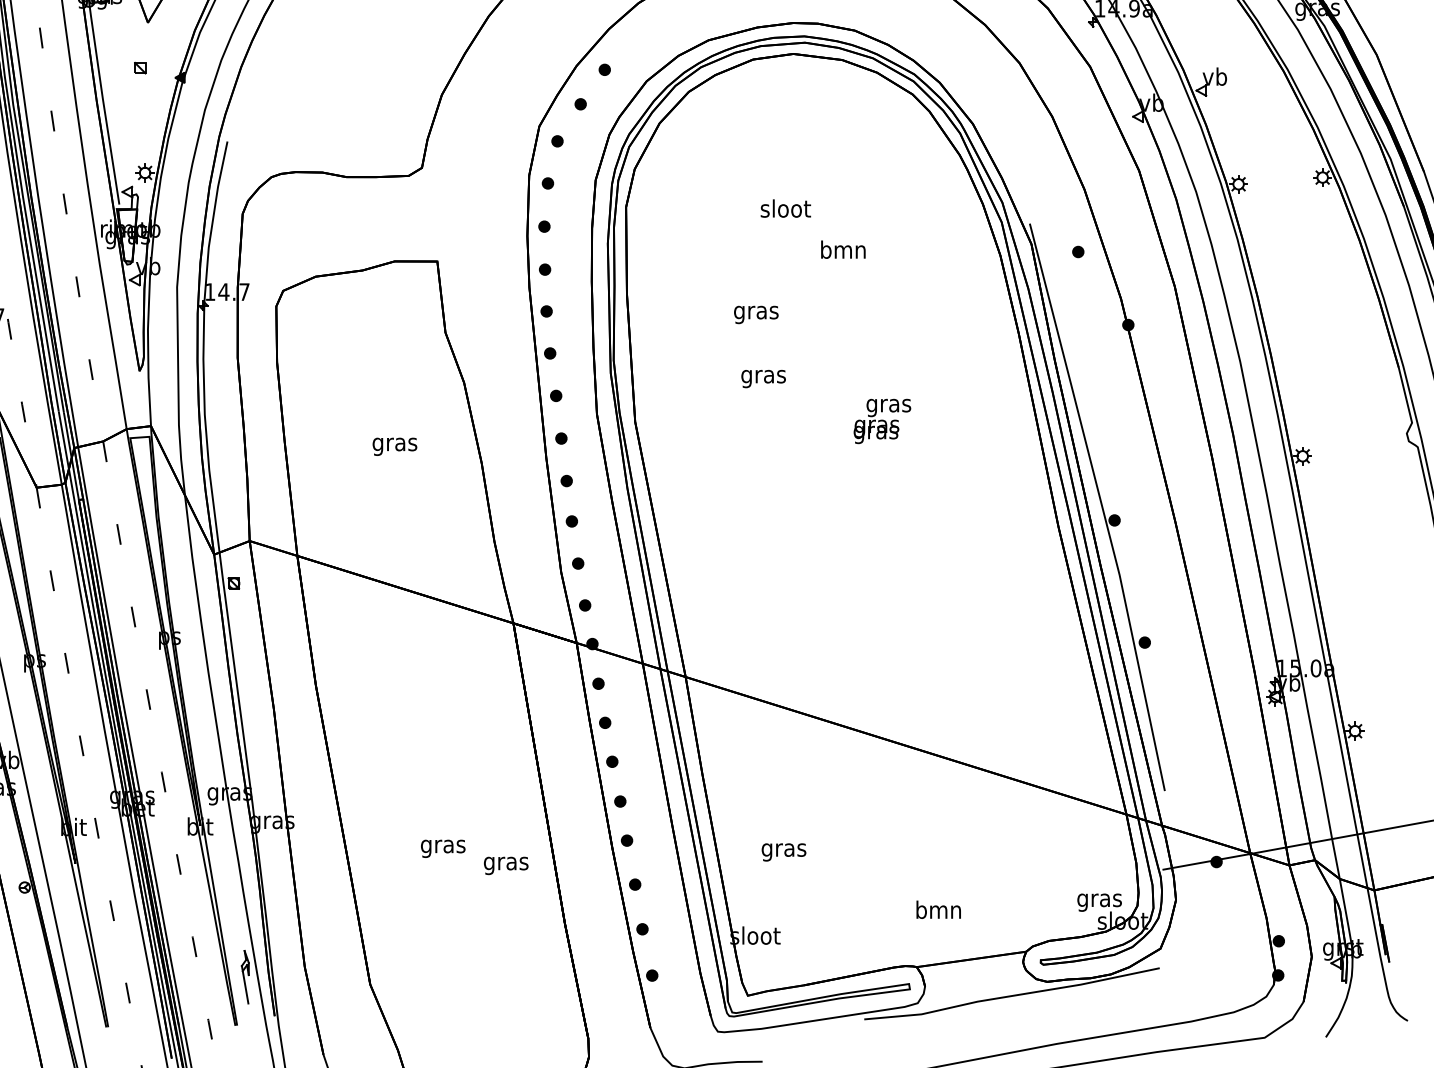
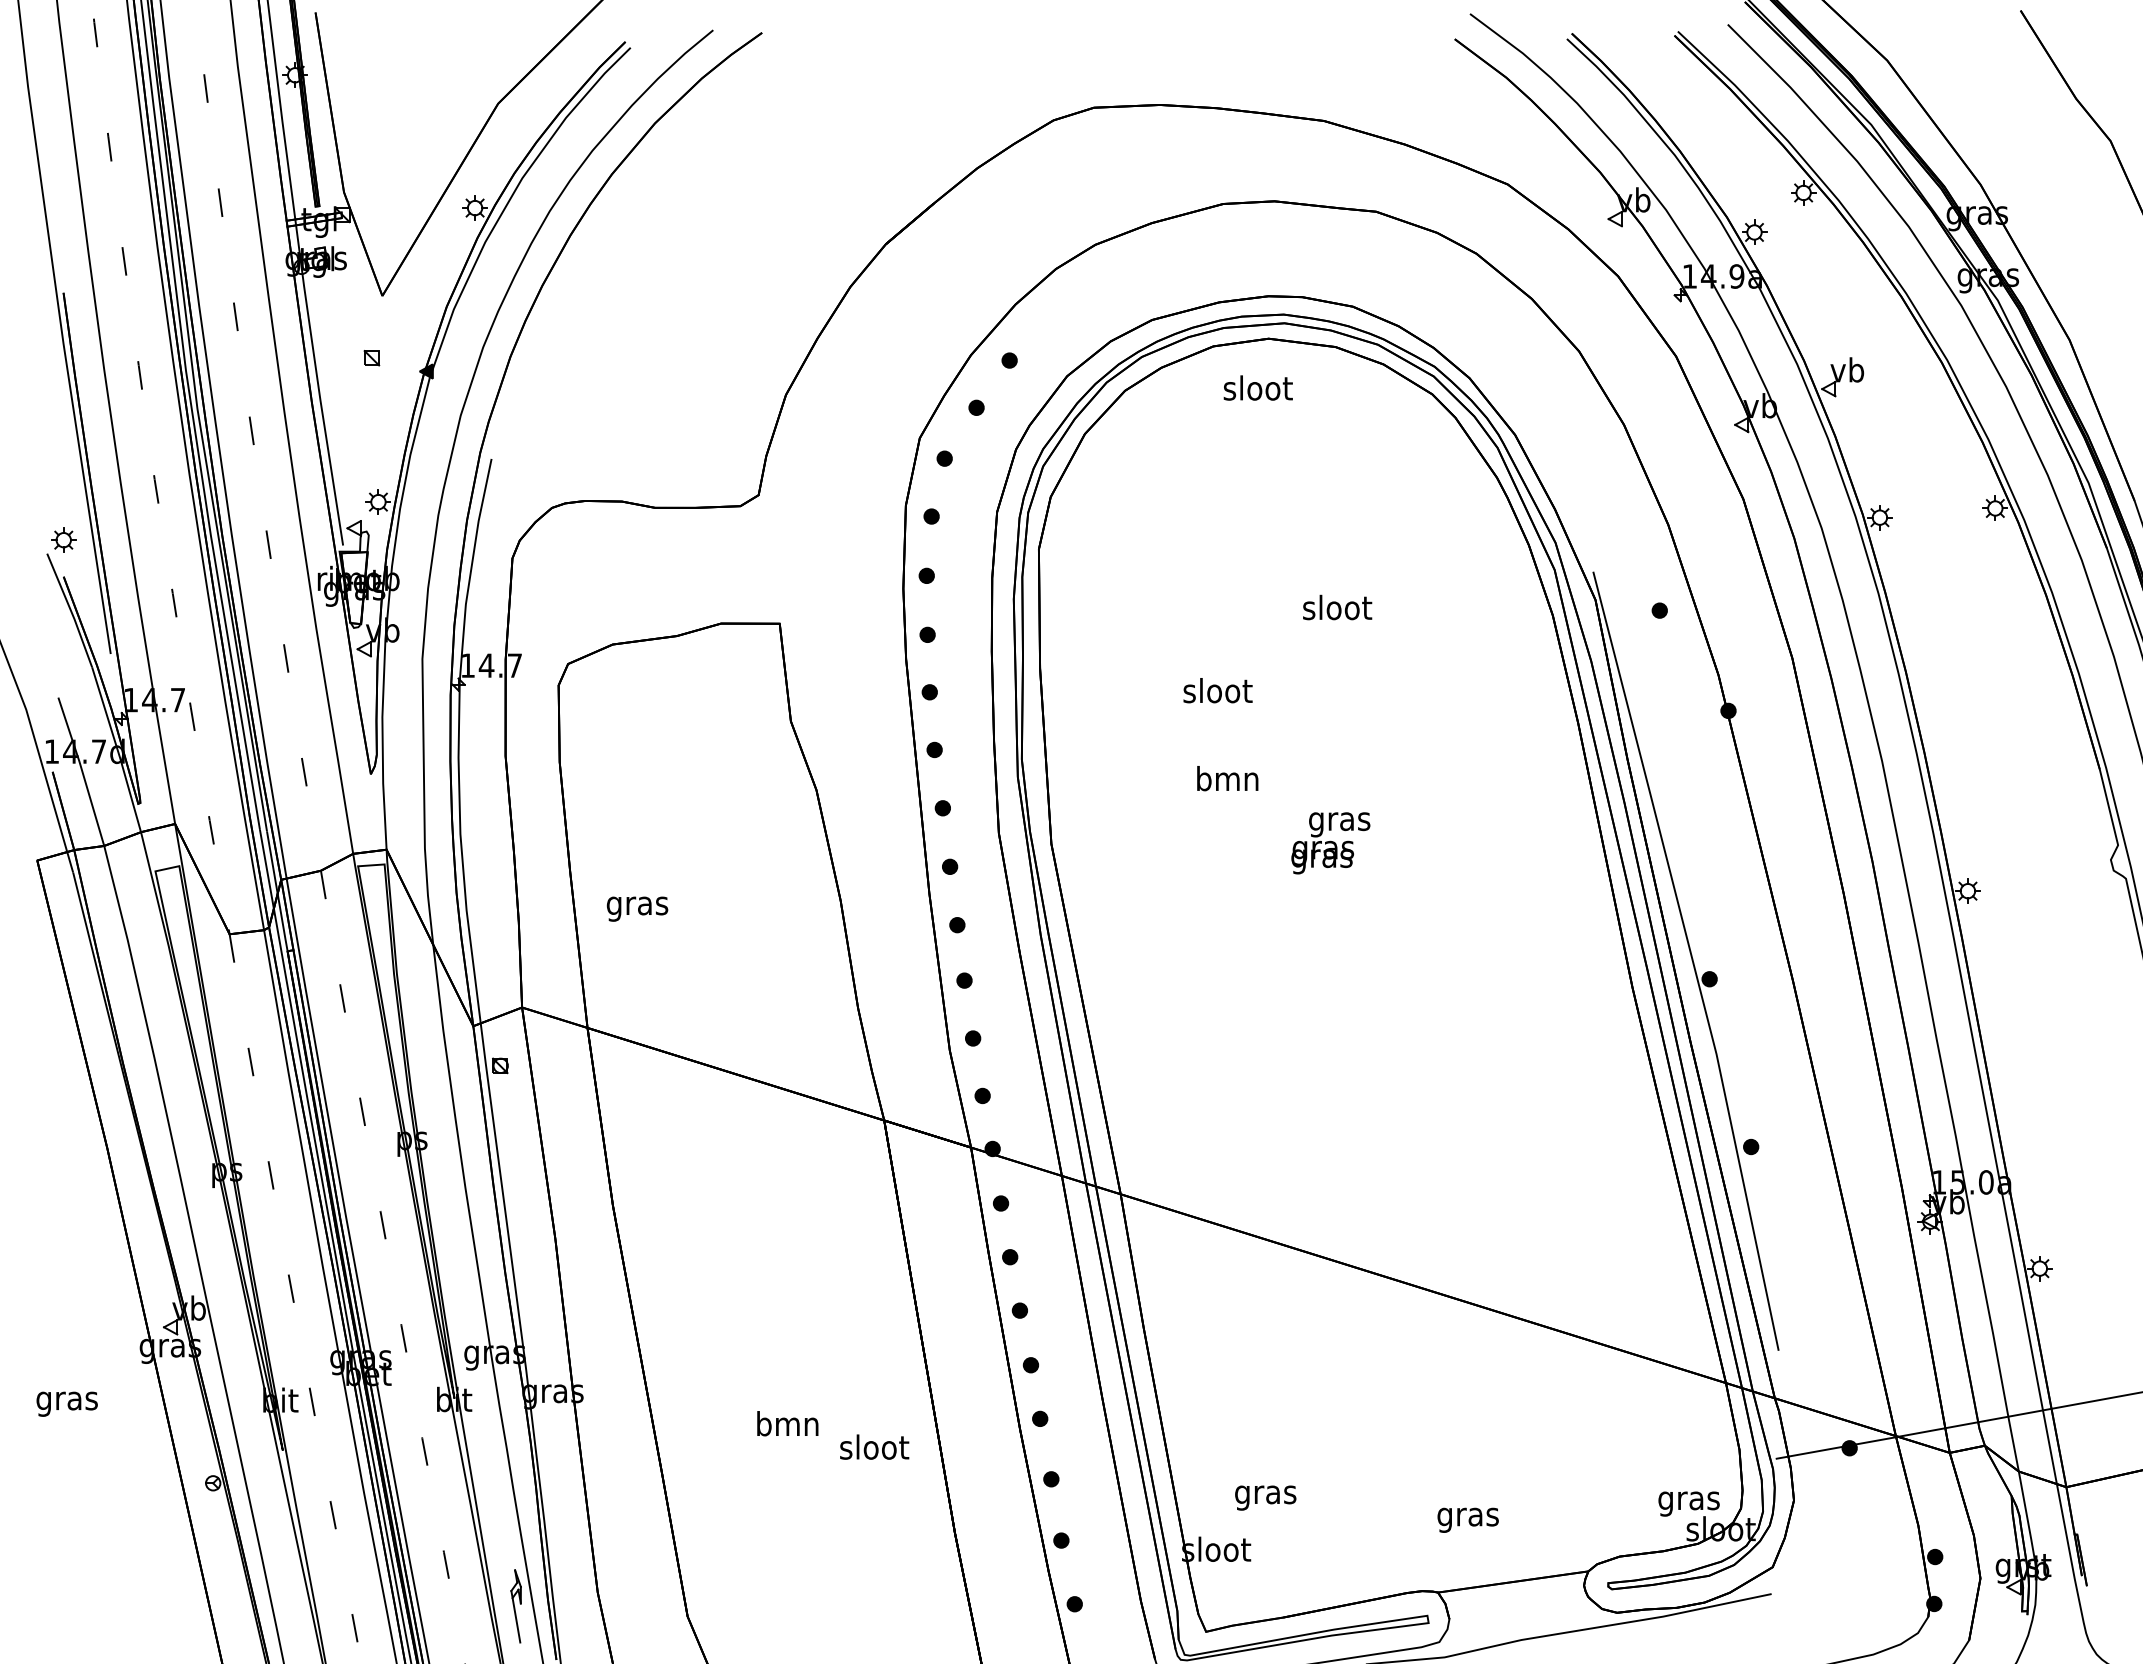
text: (785, 208) -> (1257, 387), moved
text: (843, 249) -> (1337, 607), bmn -> sloot
text: (756, 312) -> (1217, 693), gras -> sloot
text: (763, 376) -> (1227, 781), gras -> bmn
text: (882, 421) -> (1330, 843), moved
text: (394, 446) -> (637, 908), moved
text: (443, 846) -> (787, 1426), gras -> bmn
text: (783, 852) -> (1265, 1497), moved
text: (506, 863) -> (874, 1450), gras -> sloot
text: (938, 911) -> (1467, 1516), bmn -> gras

